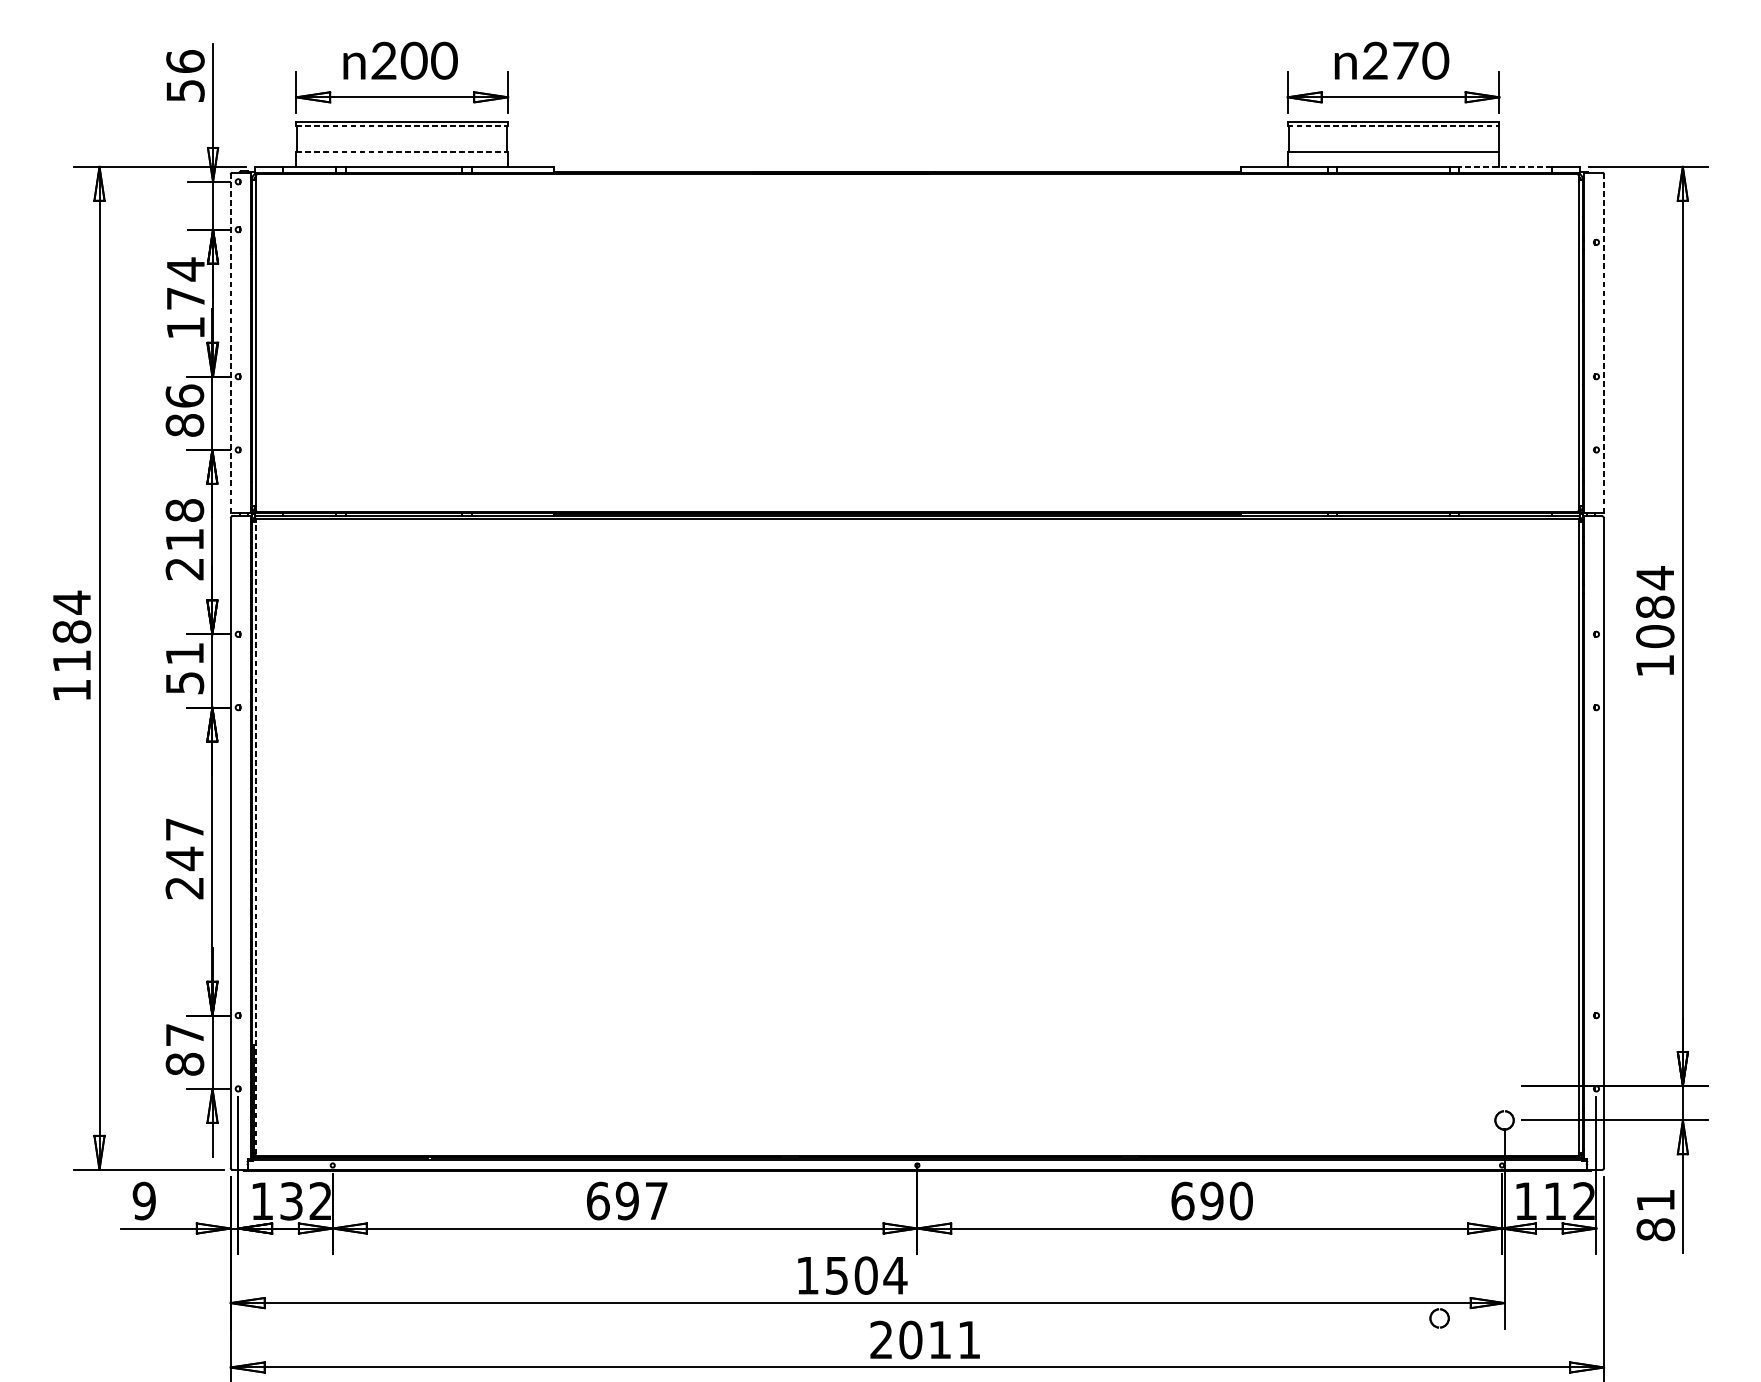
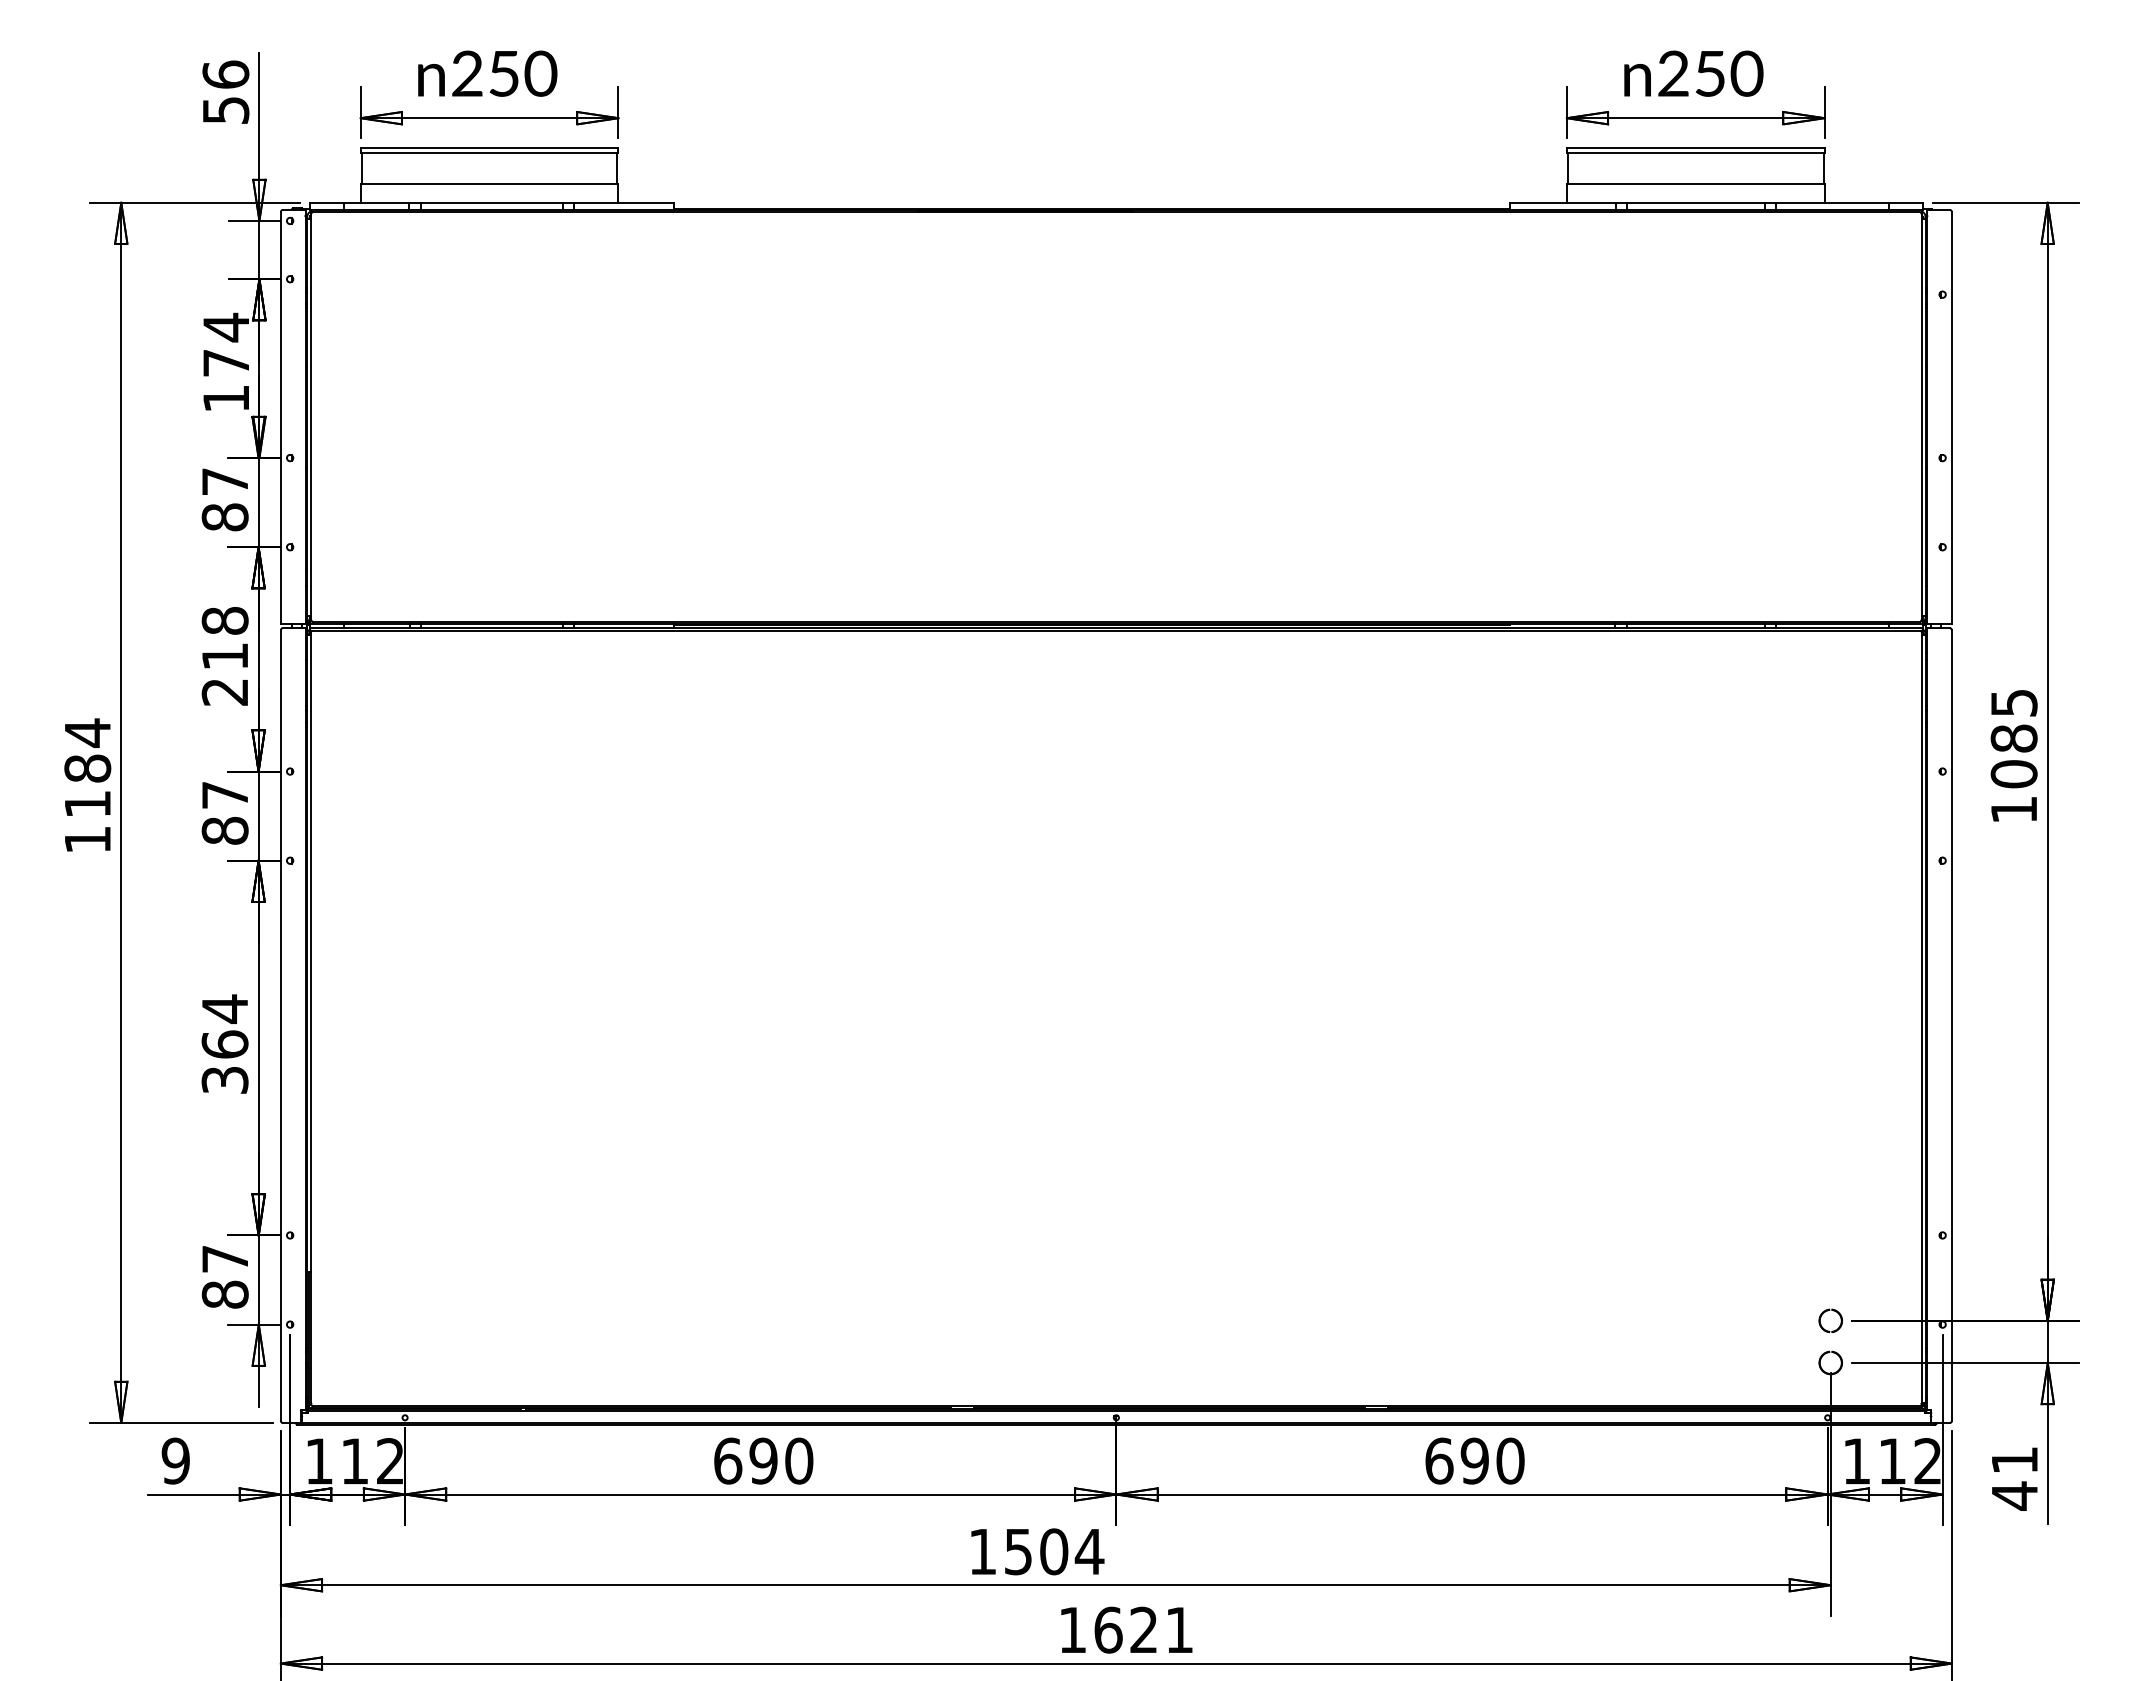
text: (413, 60) -> (503, 73), 200 -> 250
text: (1405, 60) -> (1710, 73), 270 -> 250
line: (402, 126) -> (489, 153), dashed -> solid
line: (1393, 126) -> (1695, 153), dashed -> solid
line: (402, 151) -> (489, 184), dashed -> solid
line: (1505, 166) -> (1831, 202), dashed -> solid
line: (230, 343) -> (280, 417), dashed -> solid
line: (1603, 343) -> (1951, 417), dashed -> solid
text: (184, 395) -> (224, 481), 86 -> 87
text: (1655, 577) -> (2014, 702), 1084 -> 1085
text: (184, 668) -> (224, 813), 51 -> 87
line: (255, 836) -> (311, 1017), dashed -> solid
text: (184, 857) -> (224, 1043), 247 -> 364
text: (656, 1200) -> (799, 1460), 697 -> 690
text: (291, 1201) -> (354, 1461), 132 -> 112
text: (1655, 1229) -> (2014, 1495), 81 -> 41
part: (1439, 1318) -> (1830, 1320), moved
text: (910, 1339) -> (1107, 1629), 2011 -> 1621

